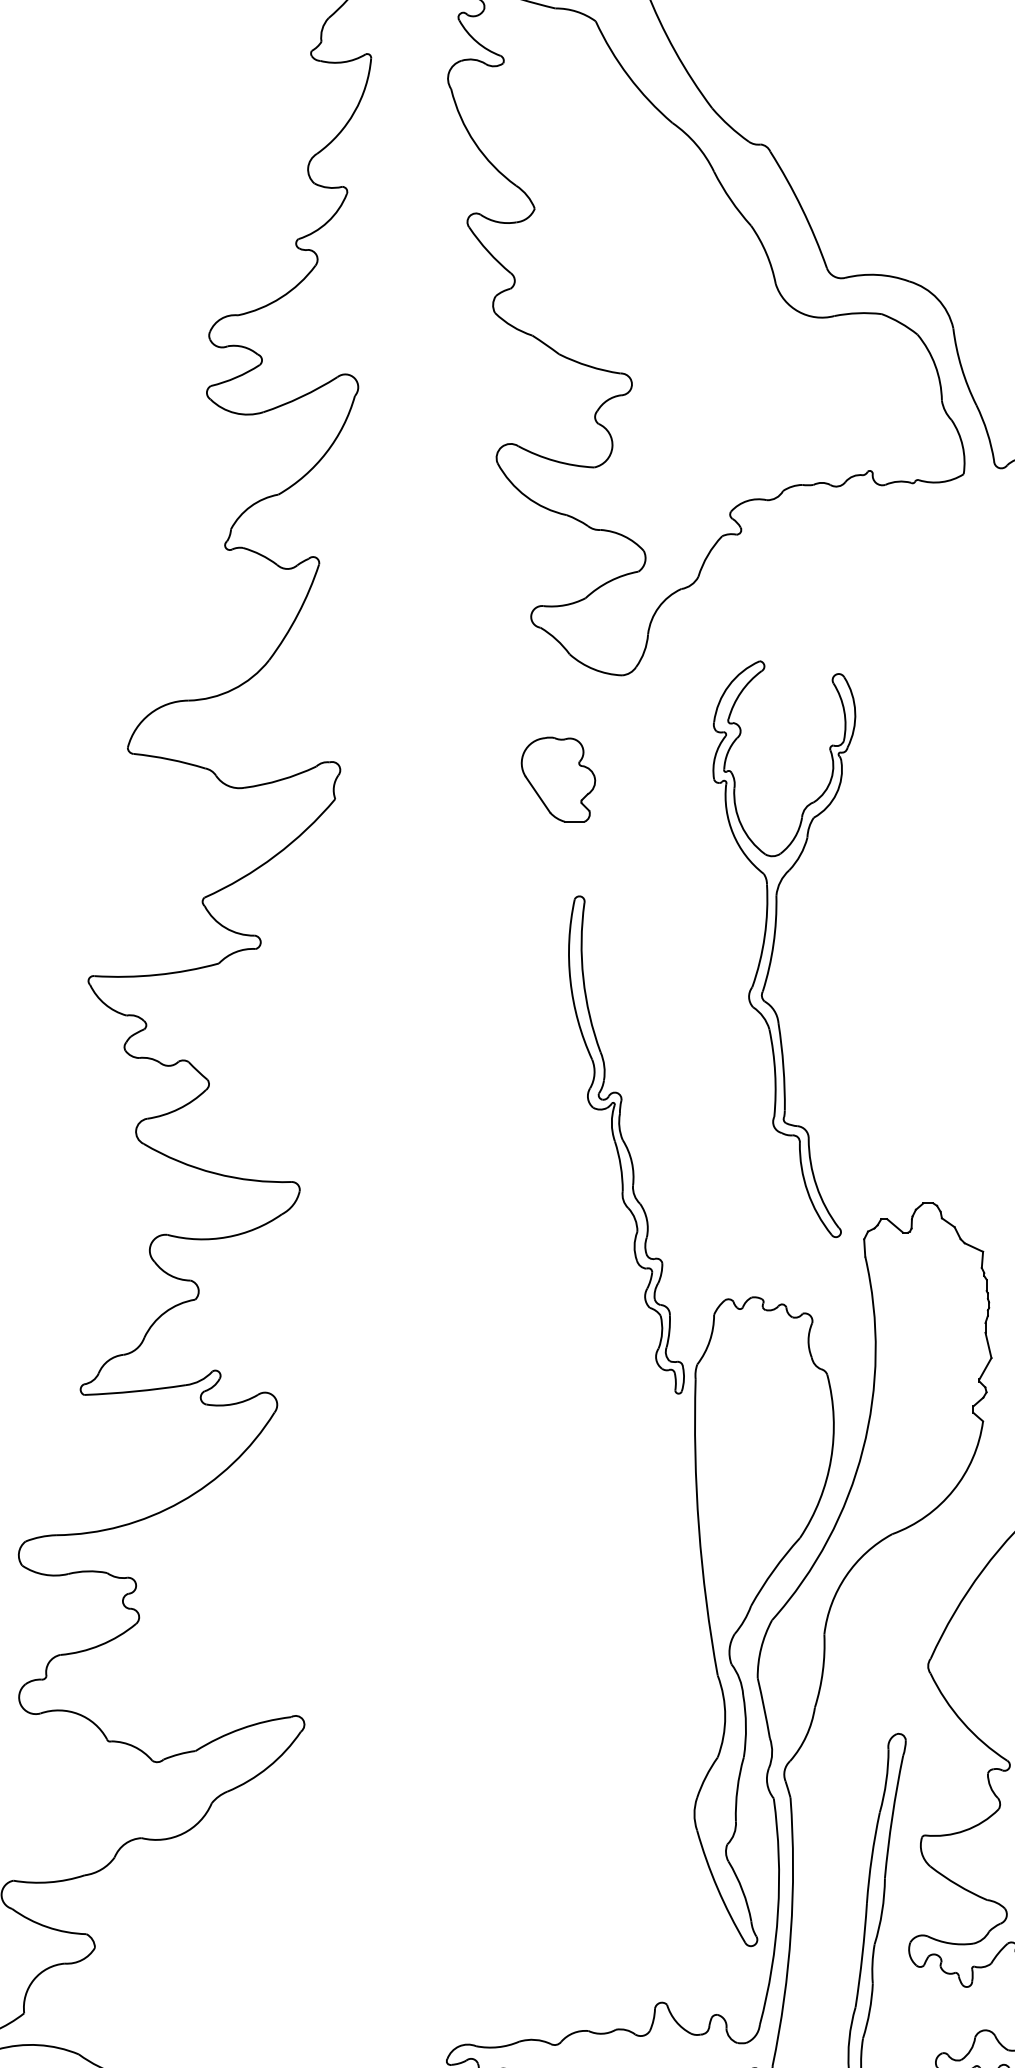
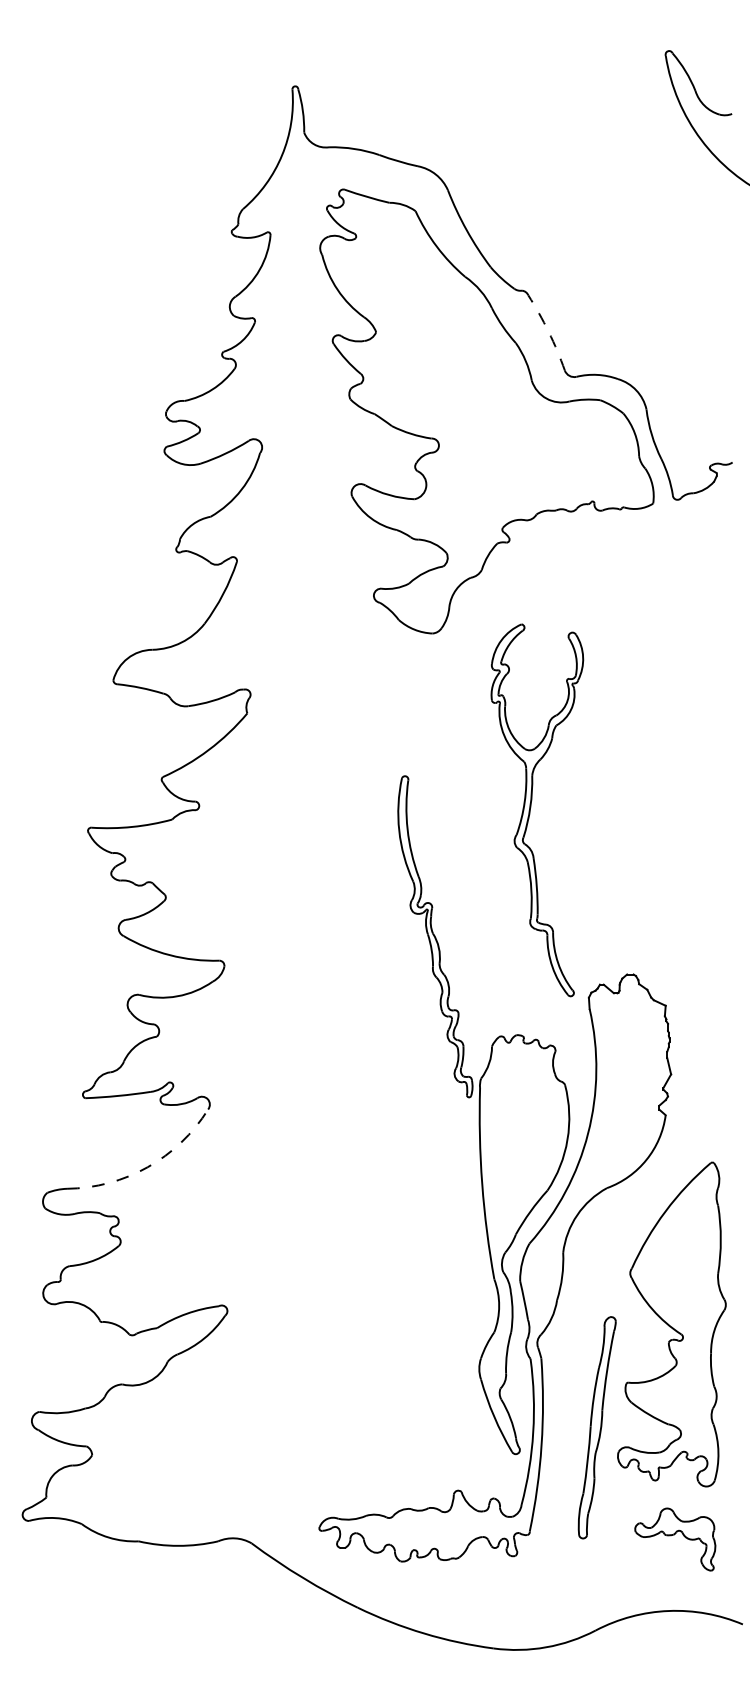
arc: (801, 207) -> (548, 331), solid -> dashed
part: (558, 779) -> (391, 700), removed
arc: (180, 1502) -> (147, 1167), solid -> dashed

